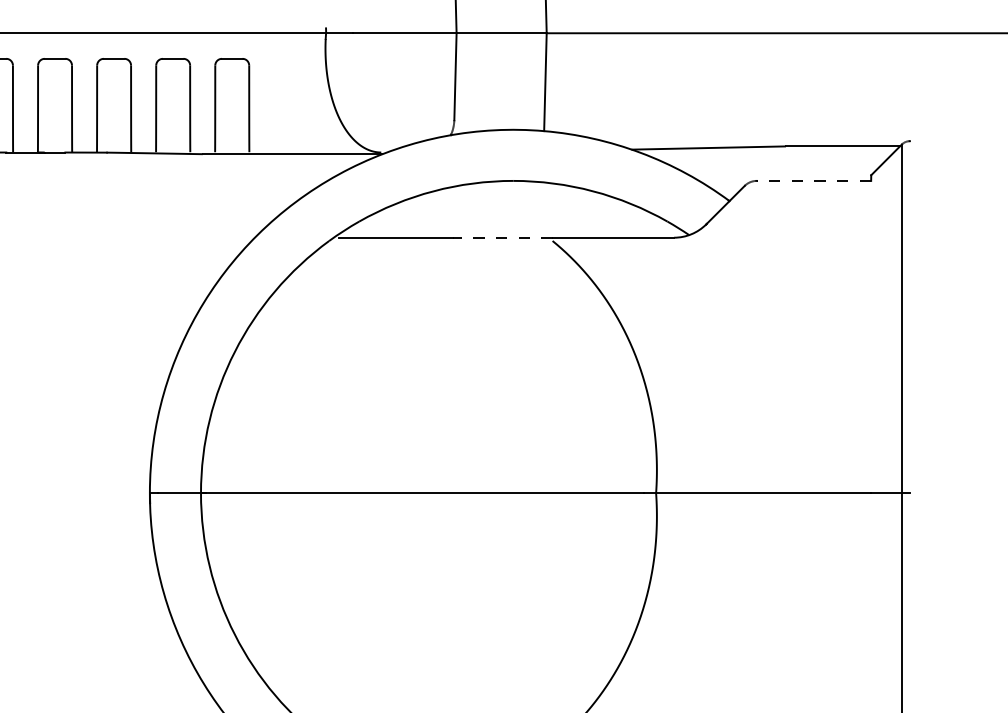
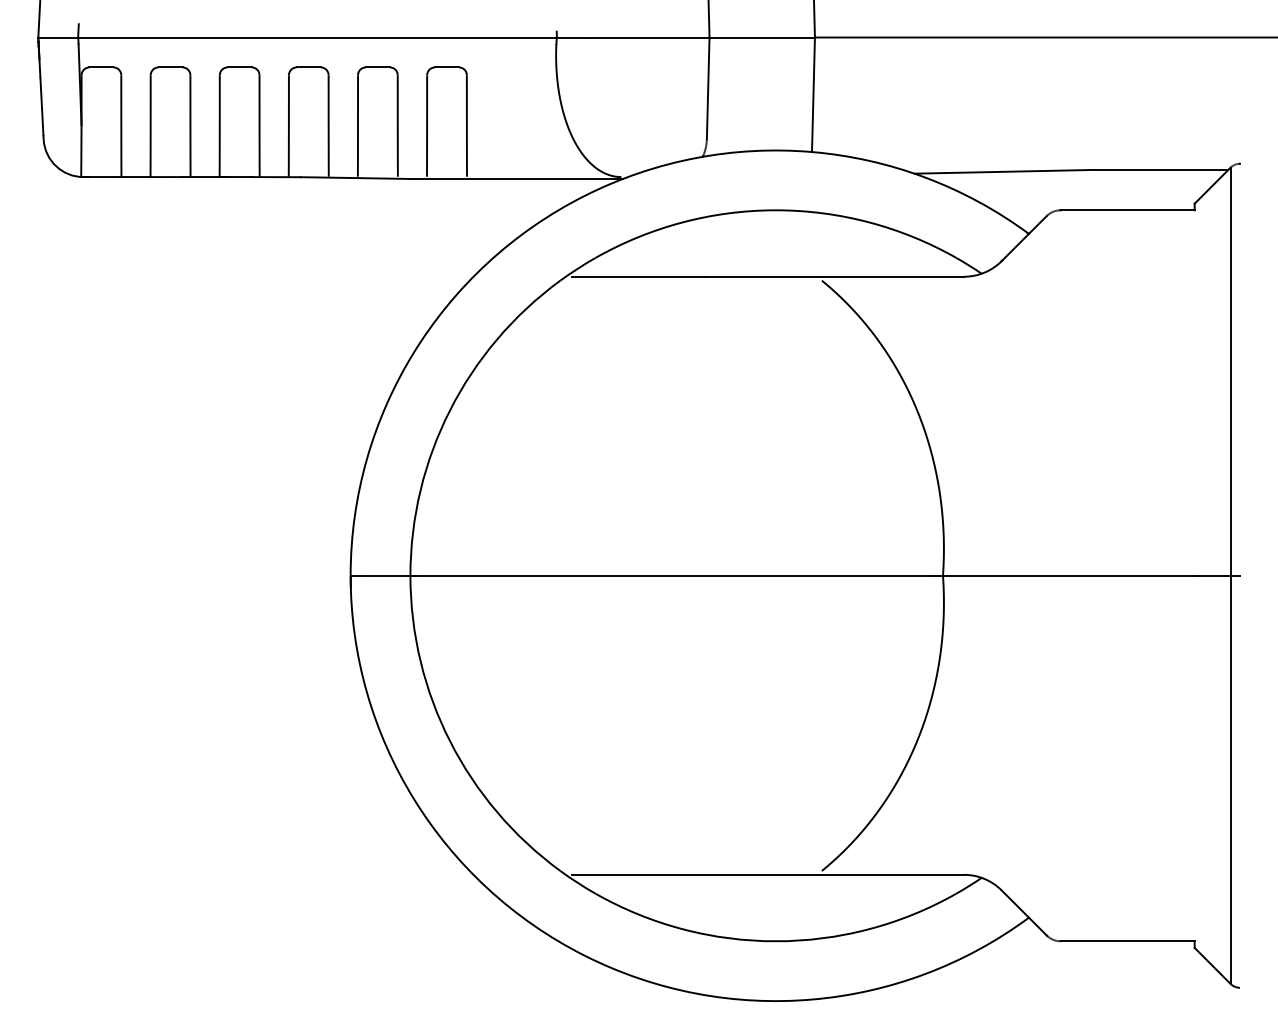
line: (813, 181) -> (1127, 210), dashed -> solid
line: (502, 237) -> (763, 276), dashed -> solid

